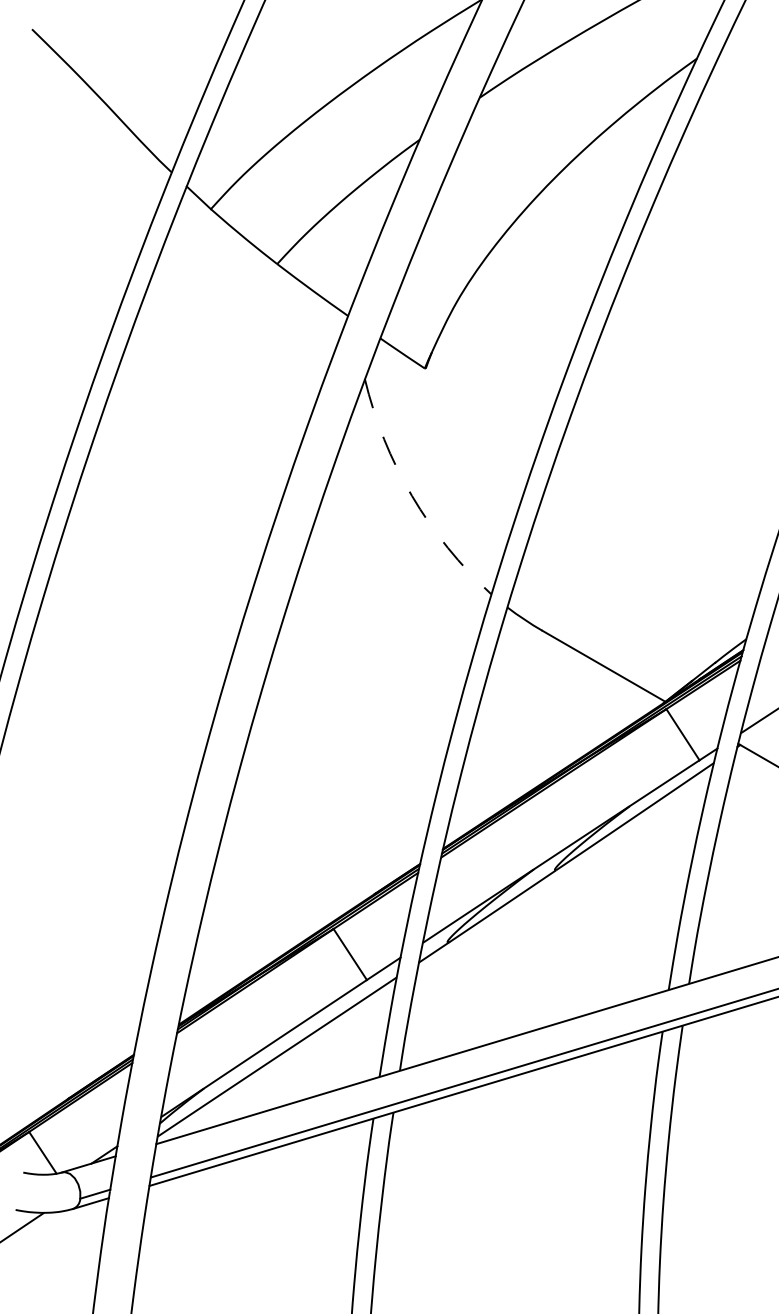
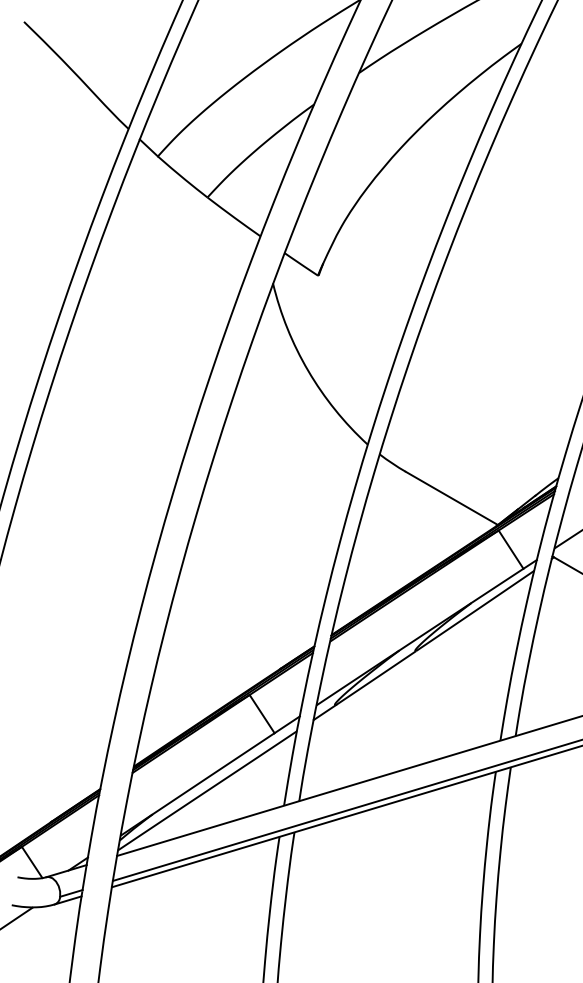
arc: (411, 495) -> (307, 370), dashed -> solid

